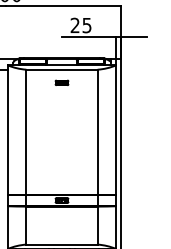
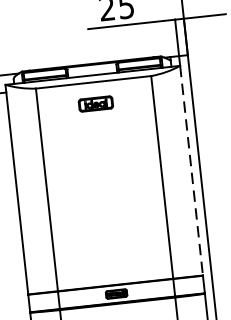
part: (61, 82) -> (95, 103), size x1.6
line: (115, 130) -> (190, 171), solid -> dashed

